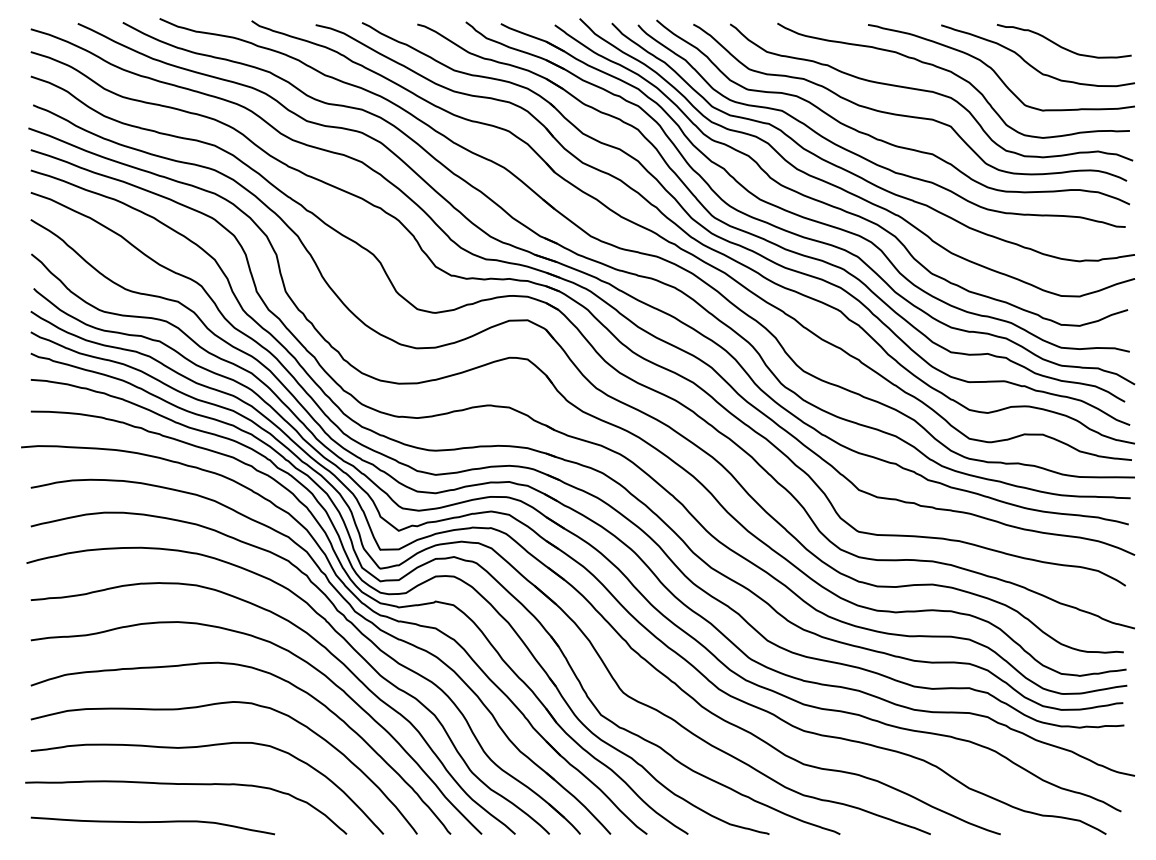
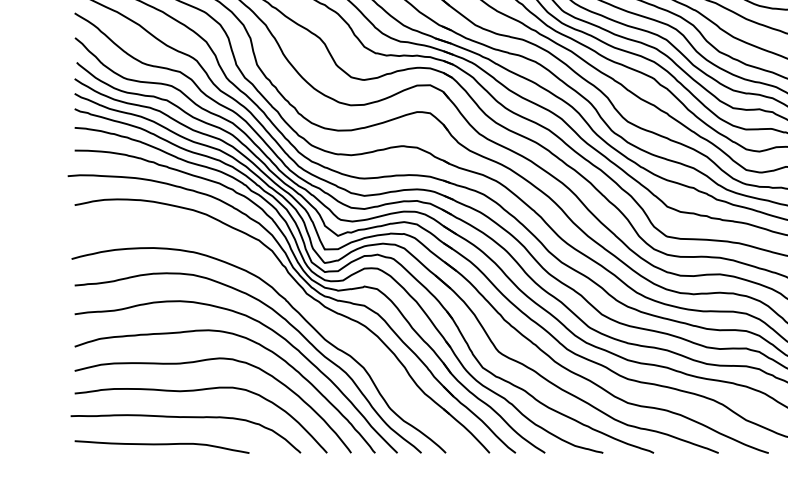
part: (347, 621) -> (301, 300), removed

